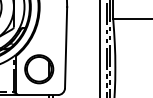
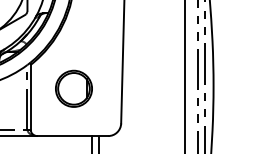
part: (39, 69) -> (74, 89), size x0.7

